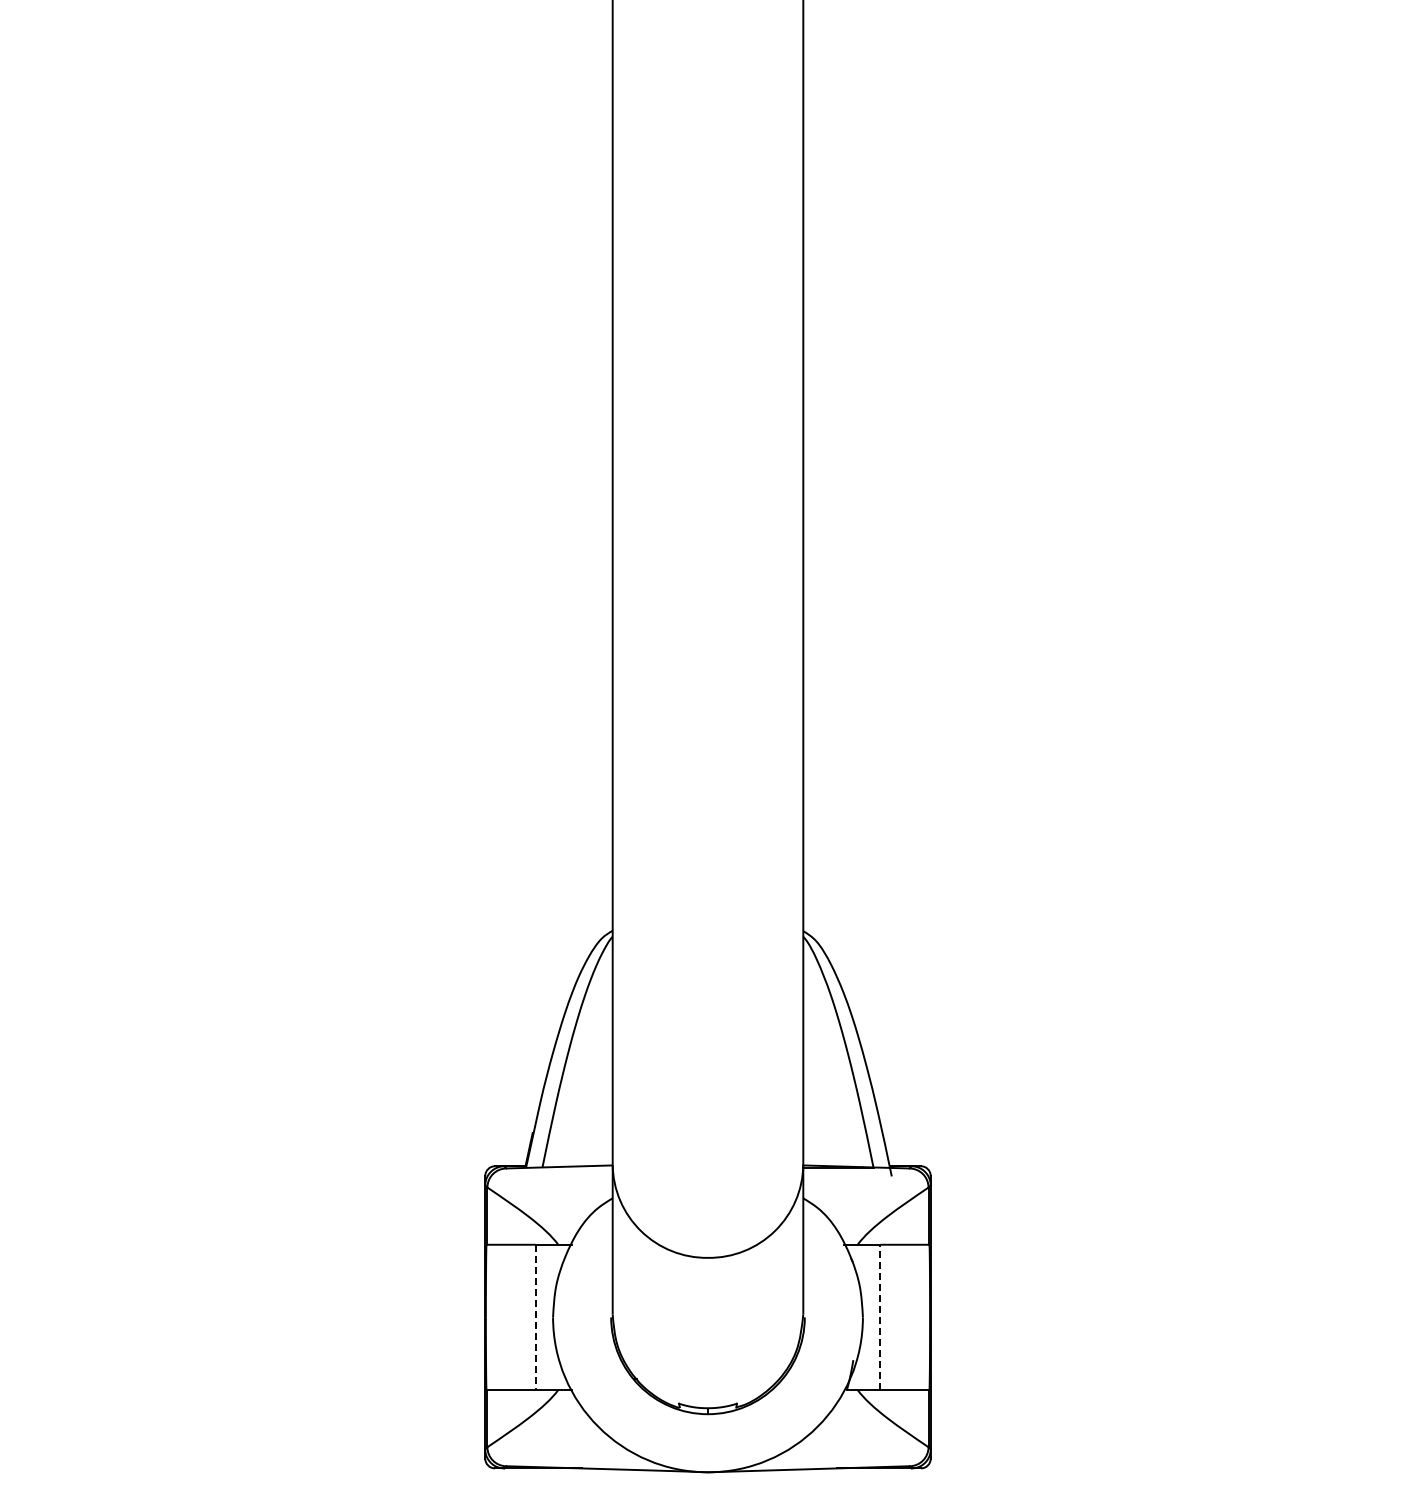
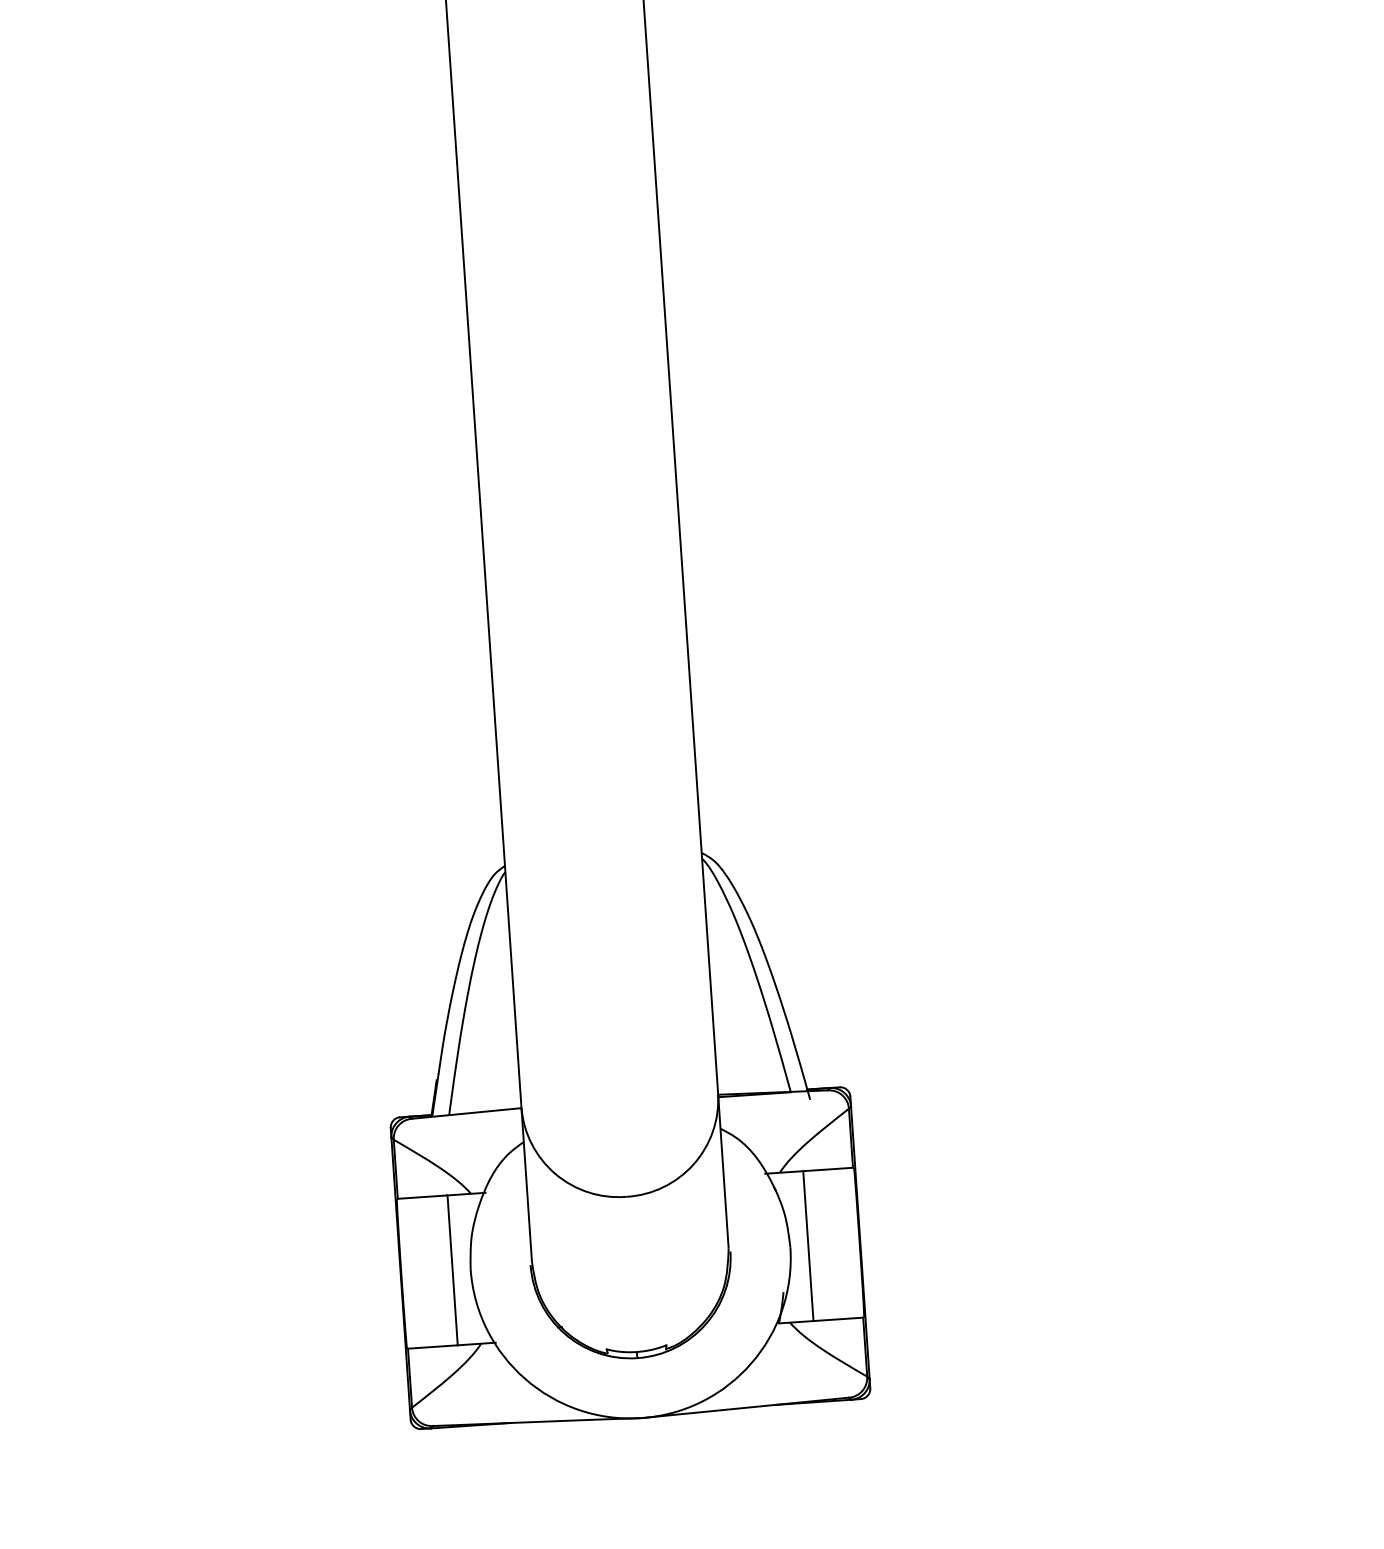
line: (535, 1317) -> (452, 1270), dashed -> solid
line: (880, 1317) -> (808, 1246), dashed -> solid

